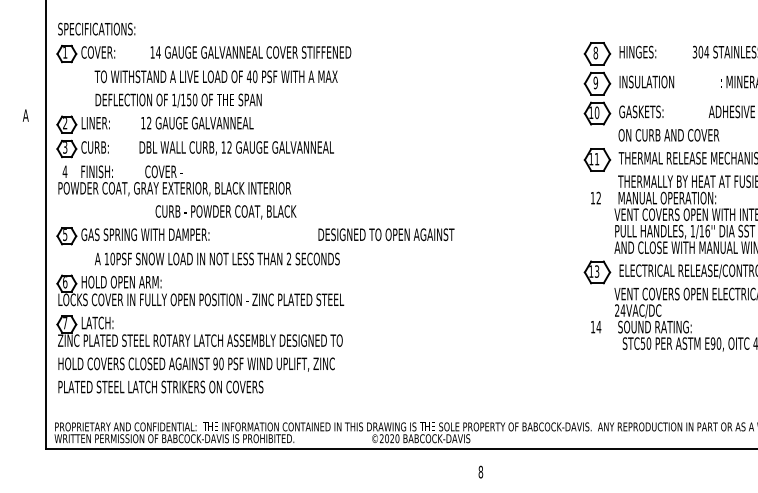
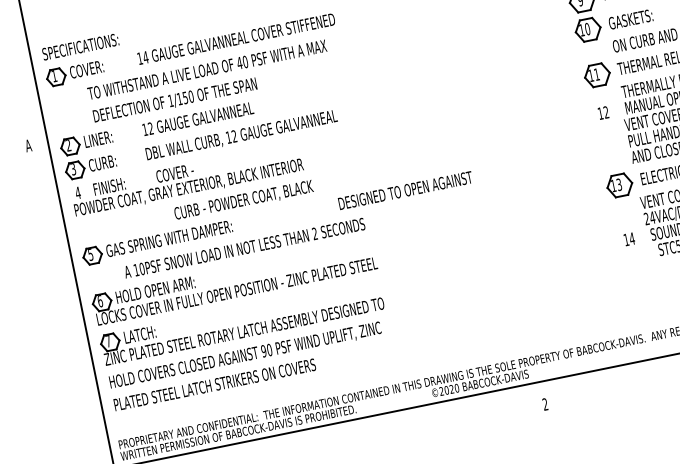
text: (480, 472) -> (545, 404), 8 -> 2

